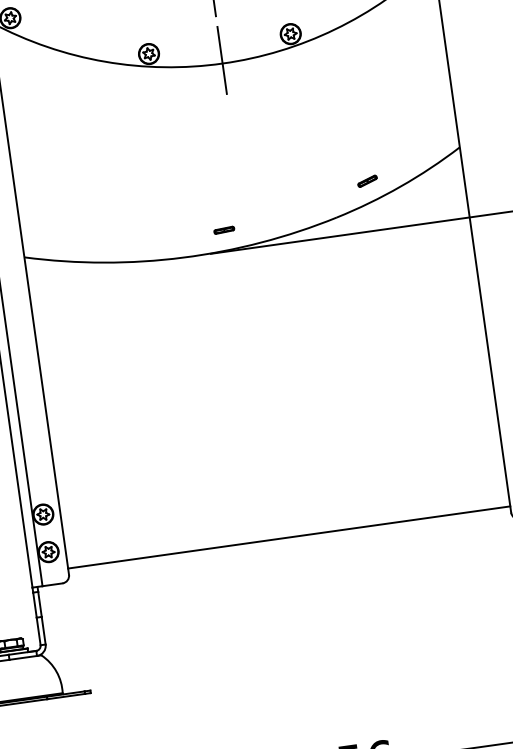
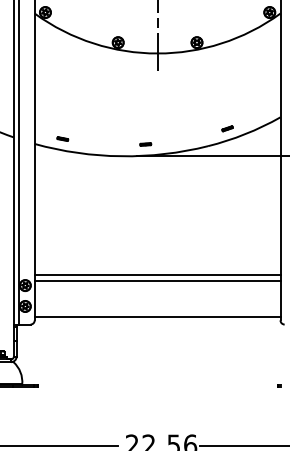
part: (72, 240) -> (62, 138), added
line: (278, 462) -> (157, 275), added
line: (279, 471) -> (157, 280), added

